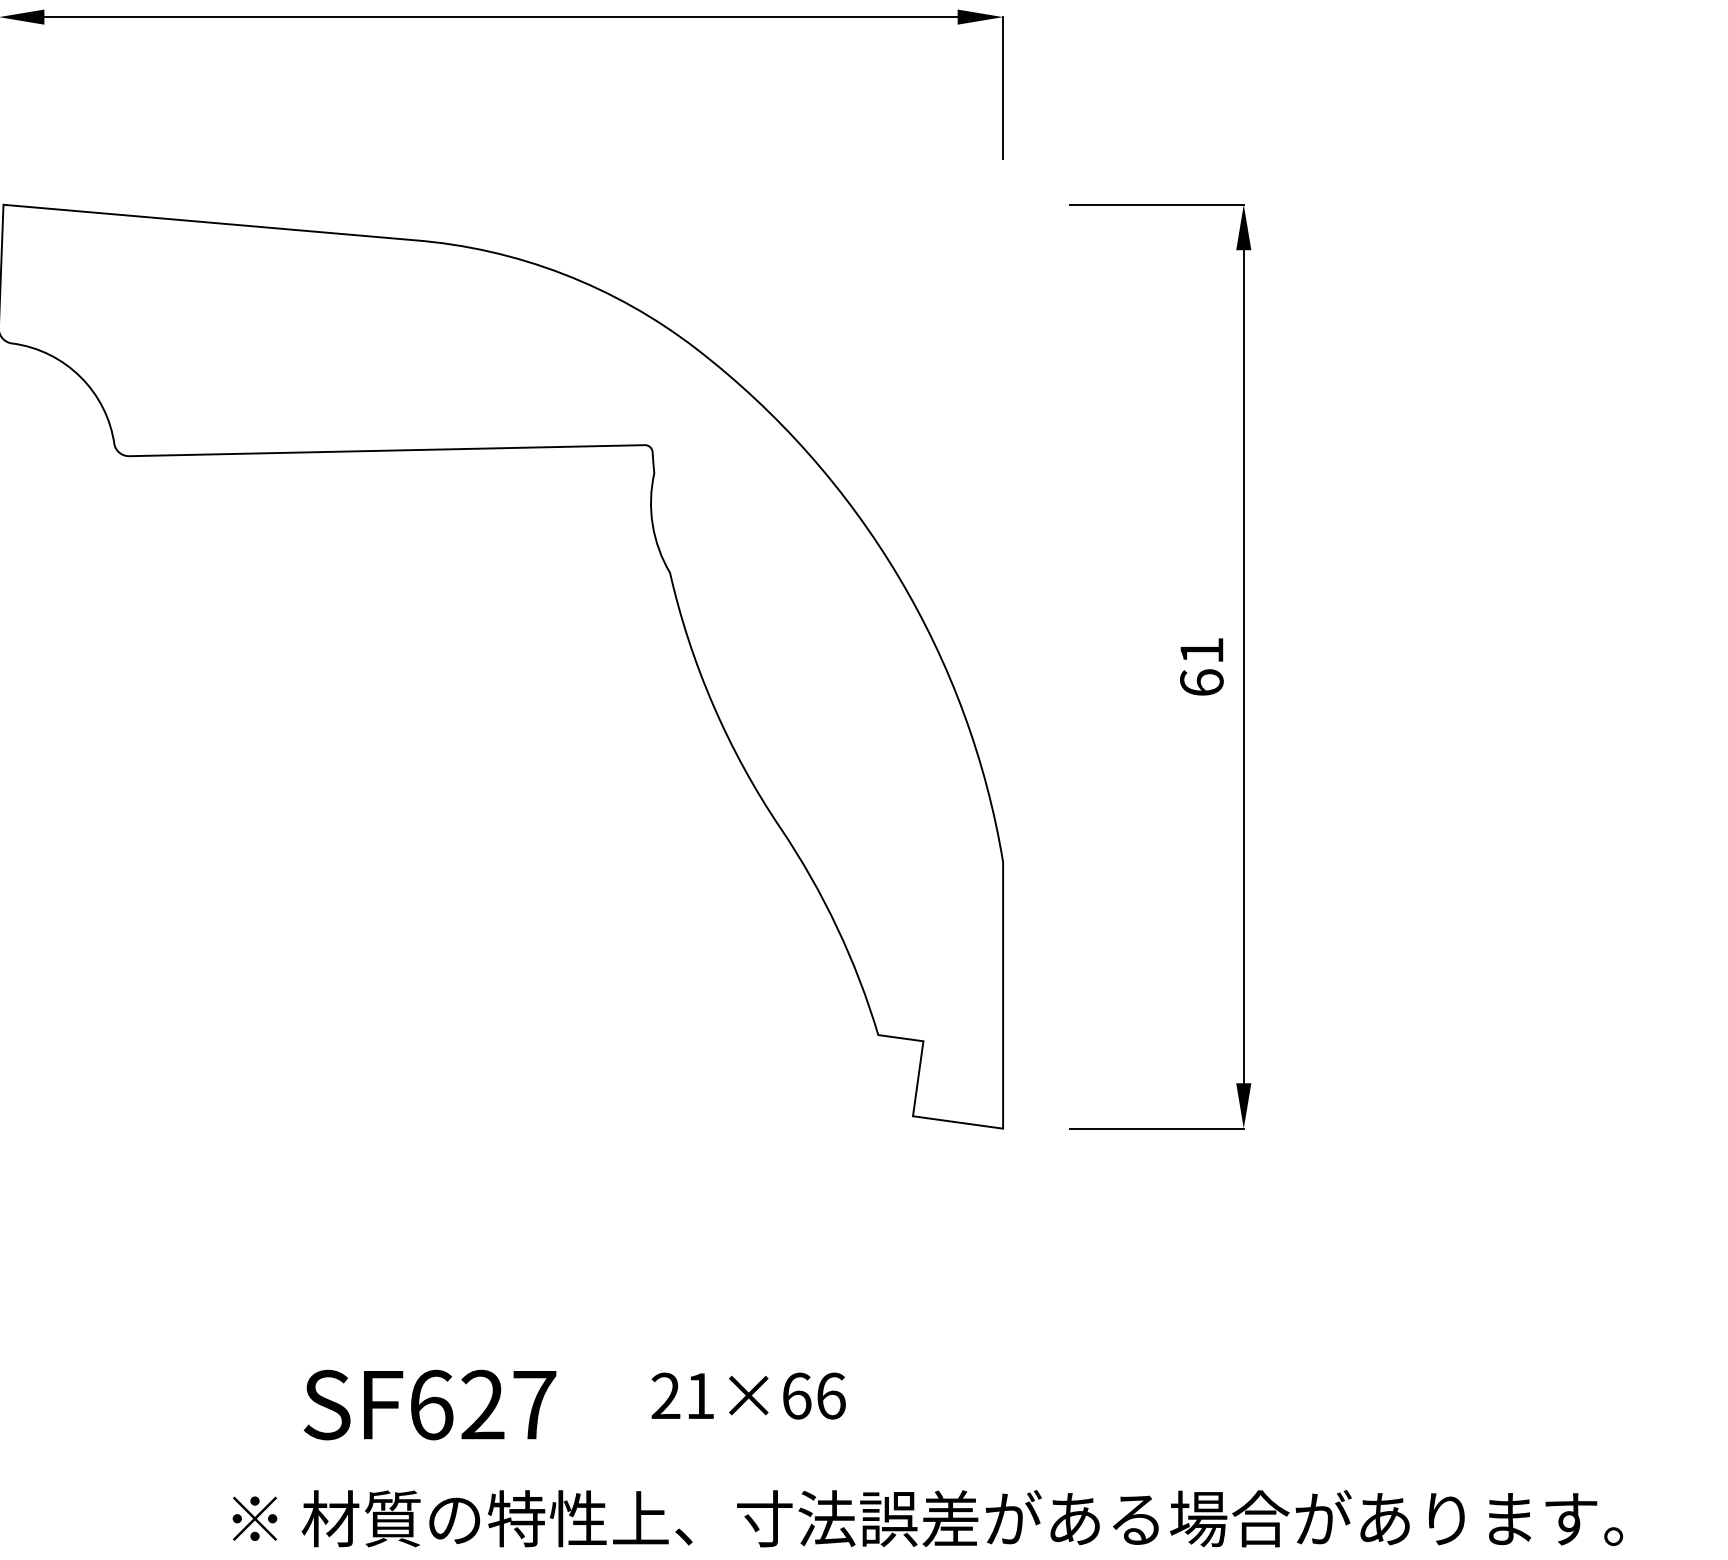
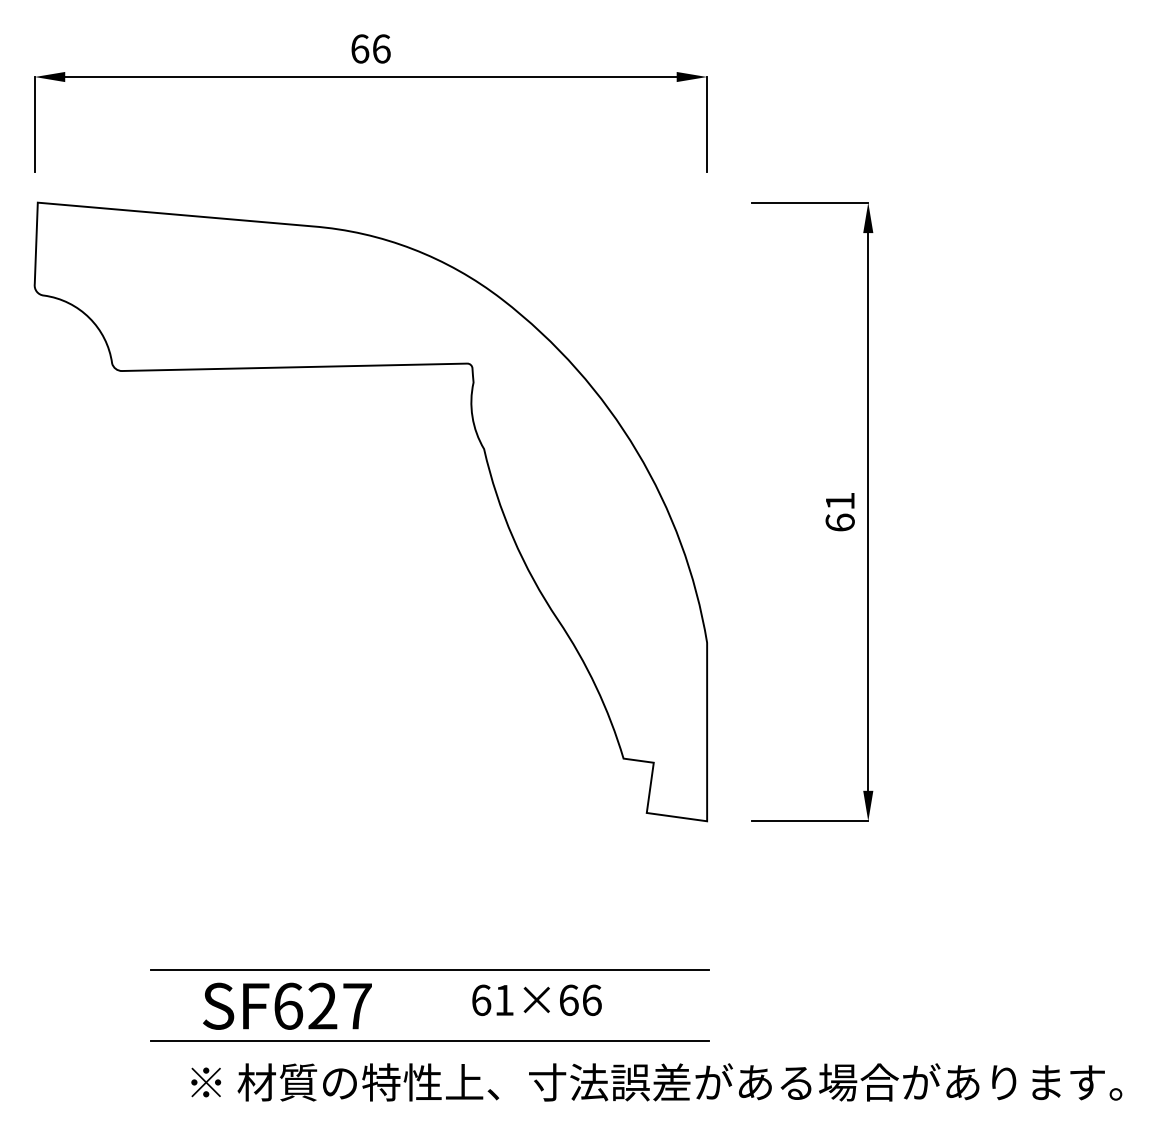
line: (588, 1351) -> (429, 970), added
text: (666, 1396) -> (481, 1000), 21×66 -> 61×66
text: (430, 1403) -> (287, 1005), moved
line: (588, 1457) -> (429, 1041), added

